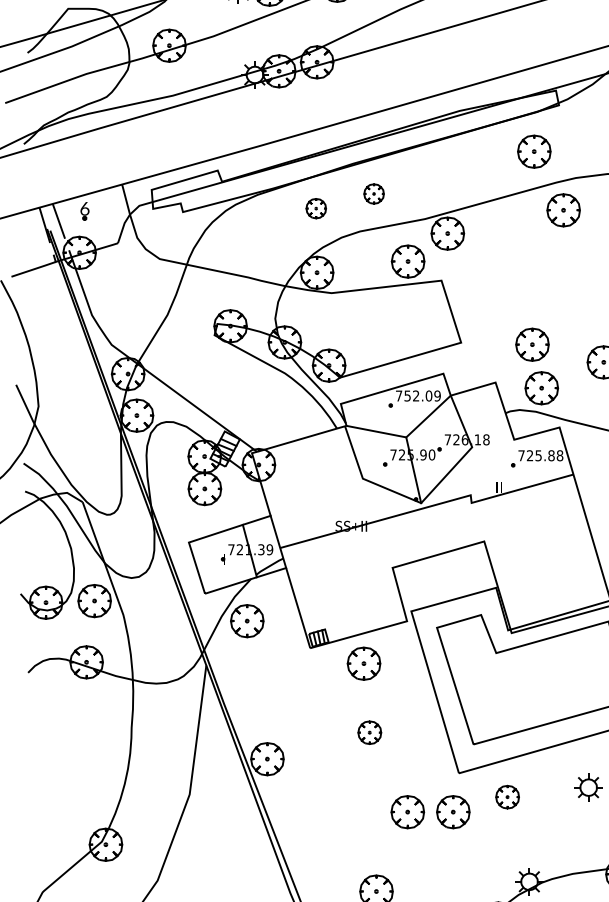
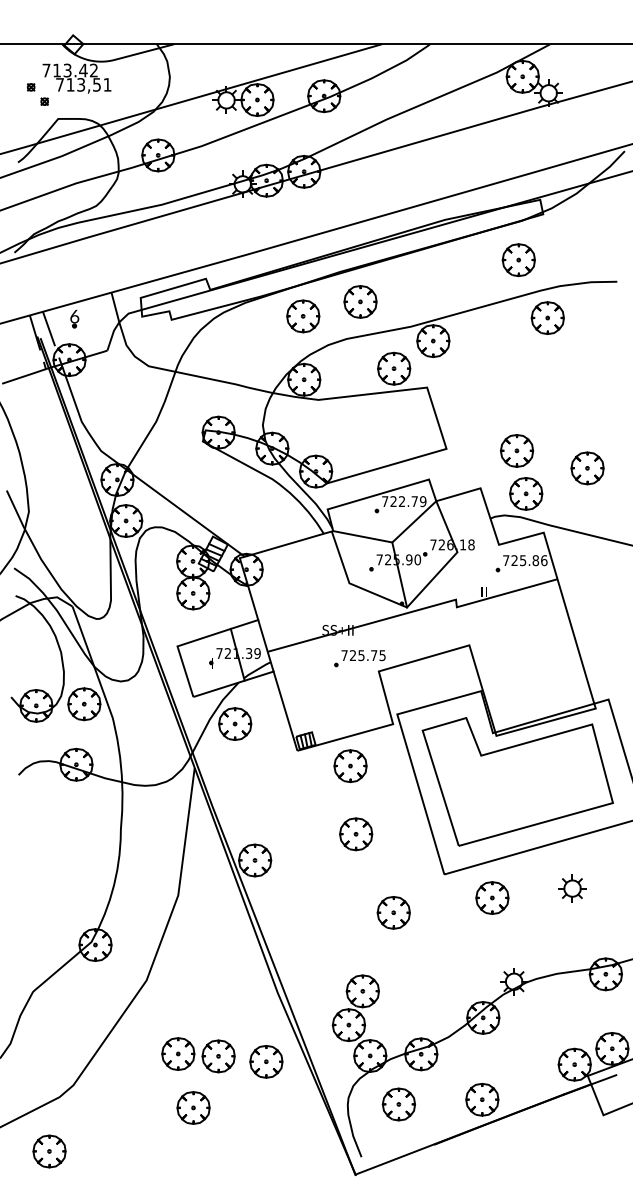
part: (374, 193) -> (360, 301), size x1.67
part: (316, 208) -> (303, 316), size x1.67
text: (418, 395) -> (404, 501), 752.09 -> 722.79
text: (560, 455) -> (544, 560), 725.88 -> 725.86
part: (373, 554) -> (359, 658), added
part: (370, 732) -> (356, 834), size x1.43
part: (507, 796) -> (492, 897), size x1.43
part: (453, 811) -> (438, 912), removed

